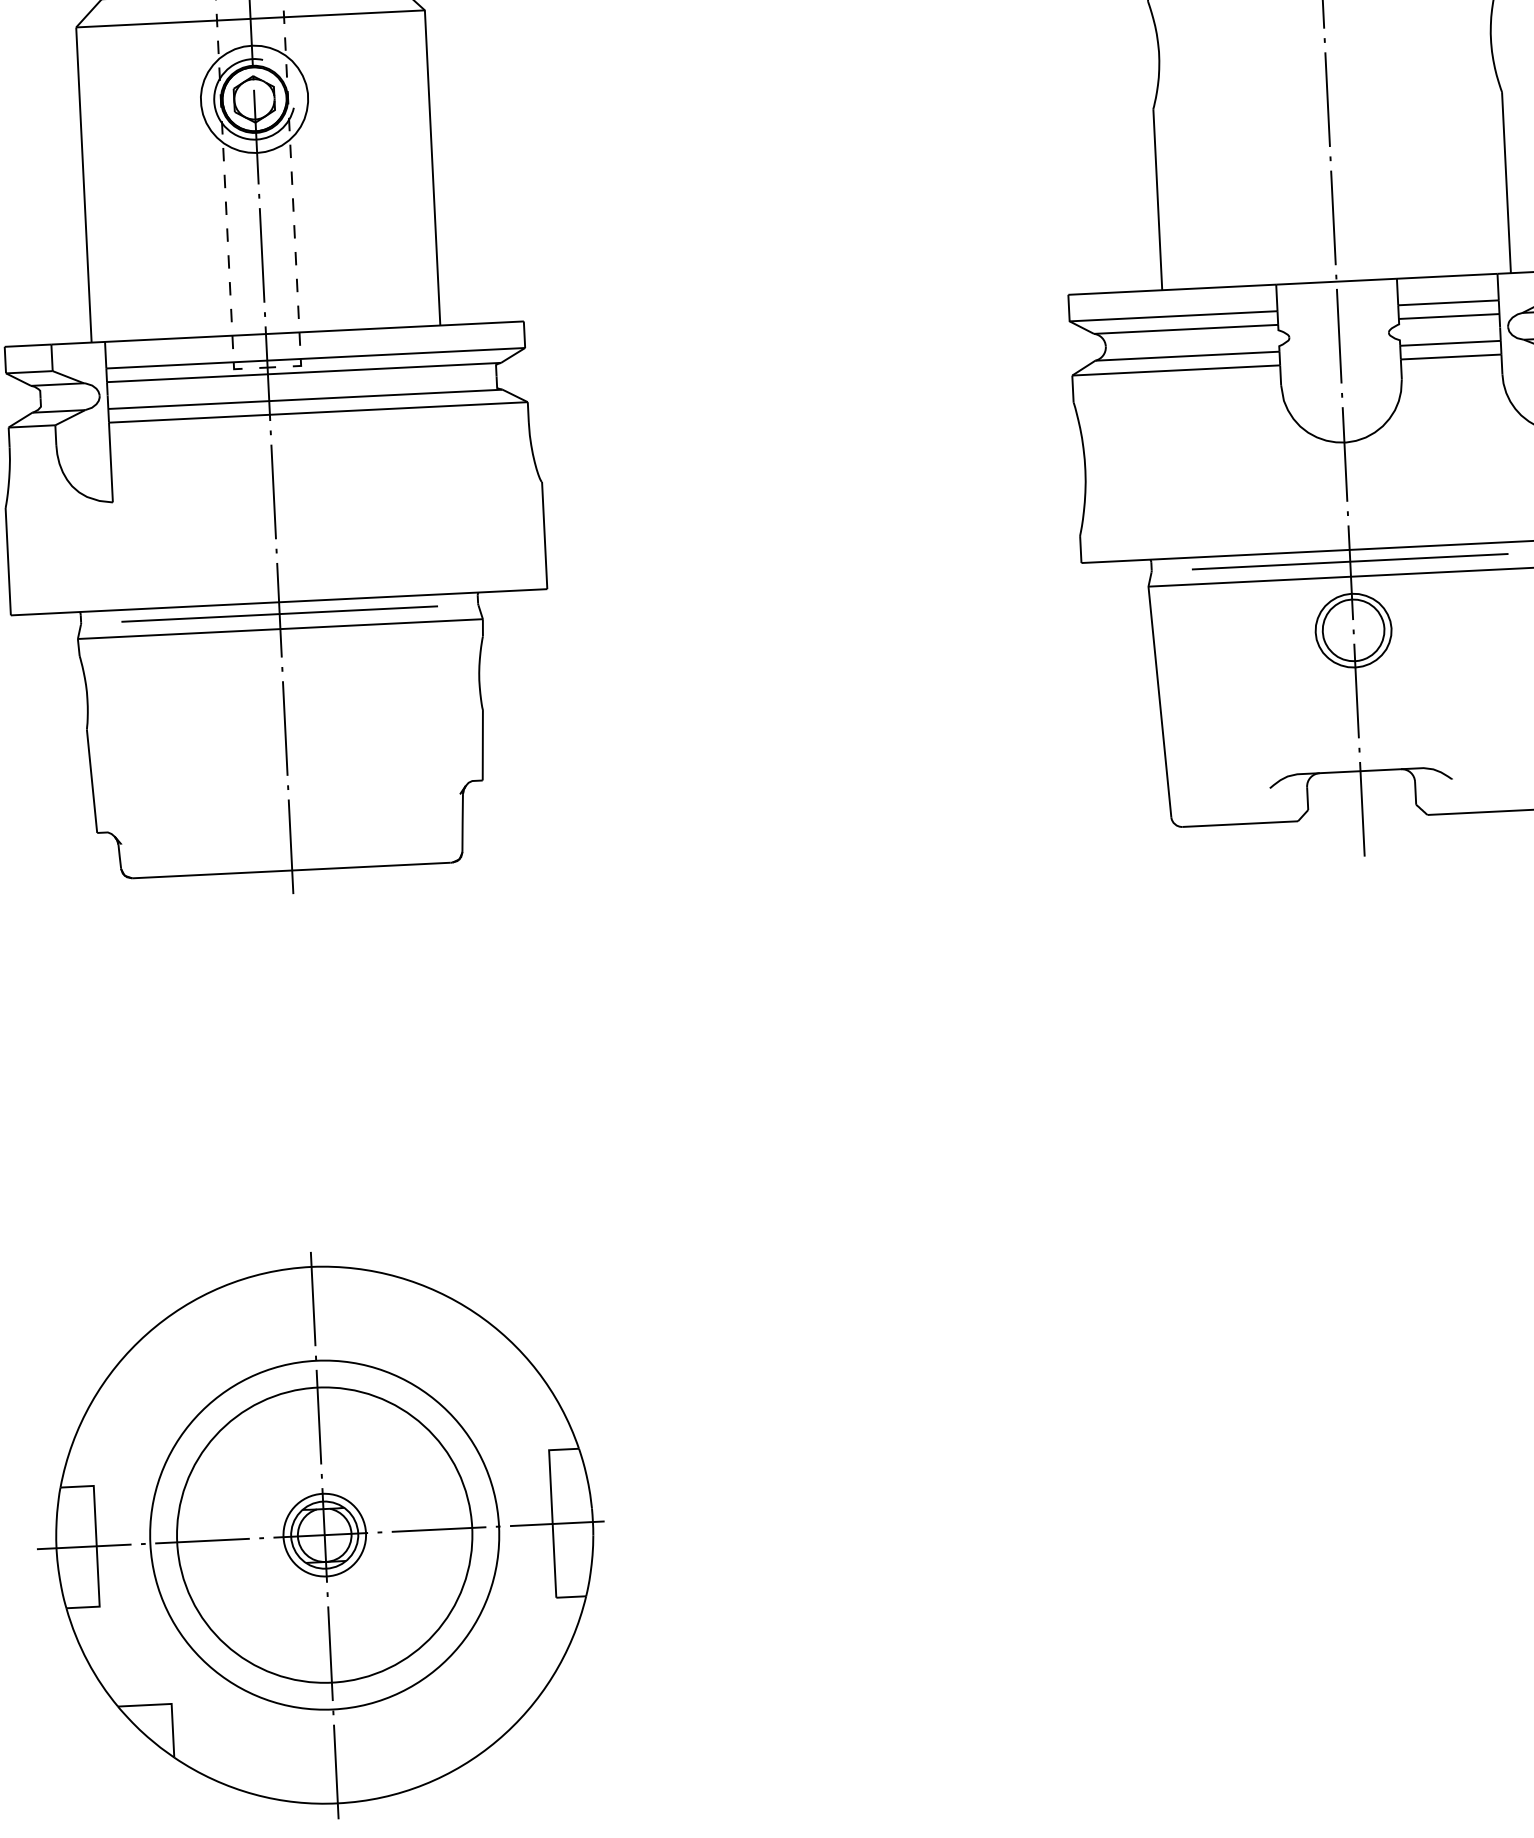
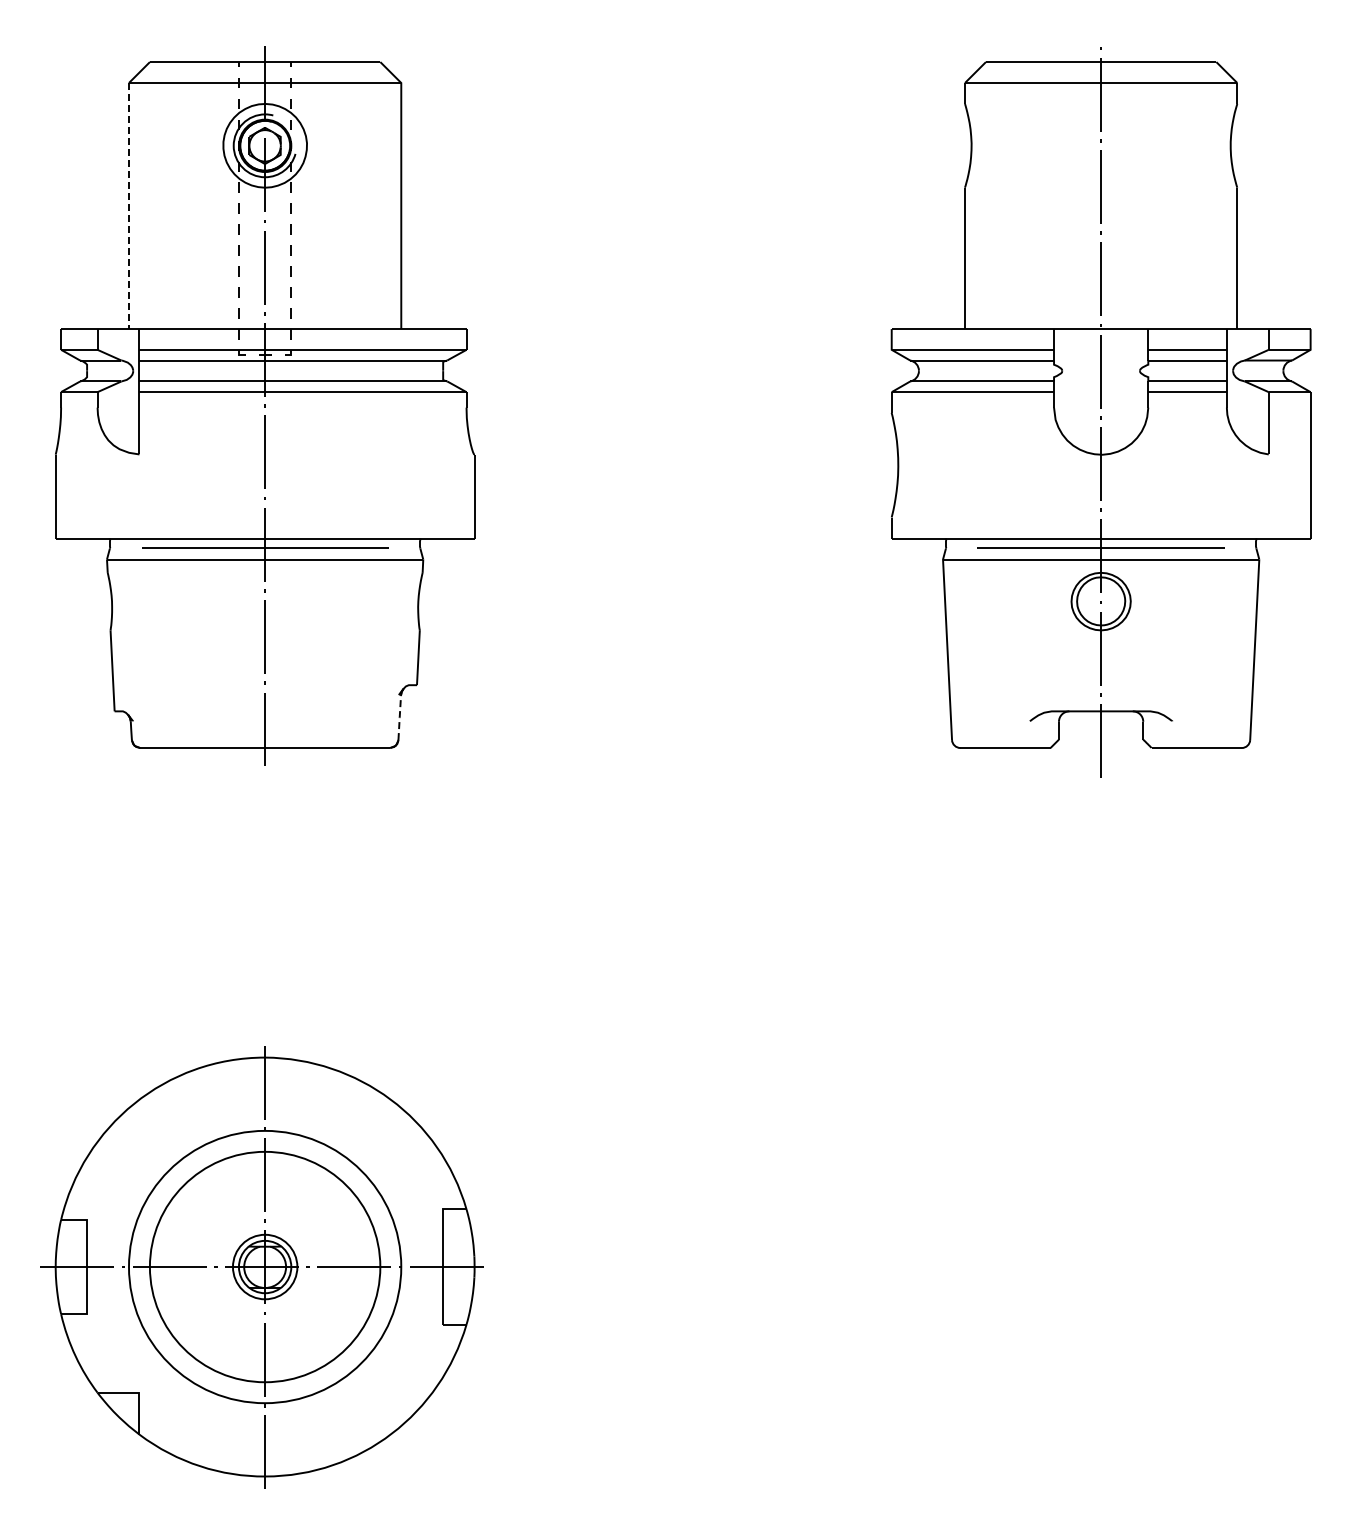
line: (84, 185) -> (129, 206), solid -> dashed
line: (462, 822) -> (399, 717), solid -> dashed

